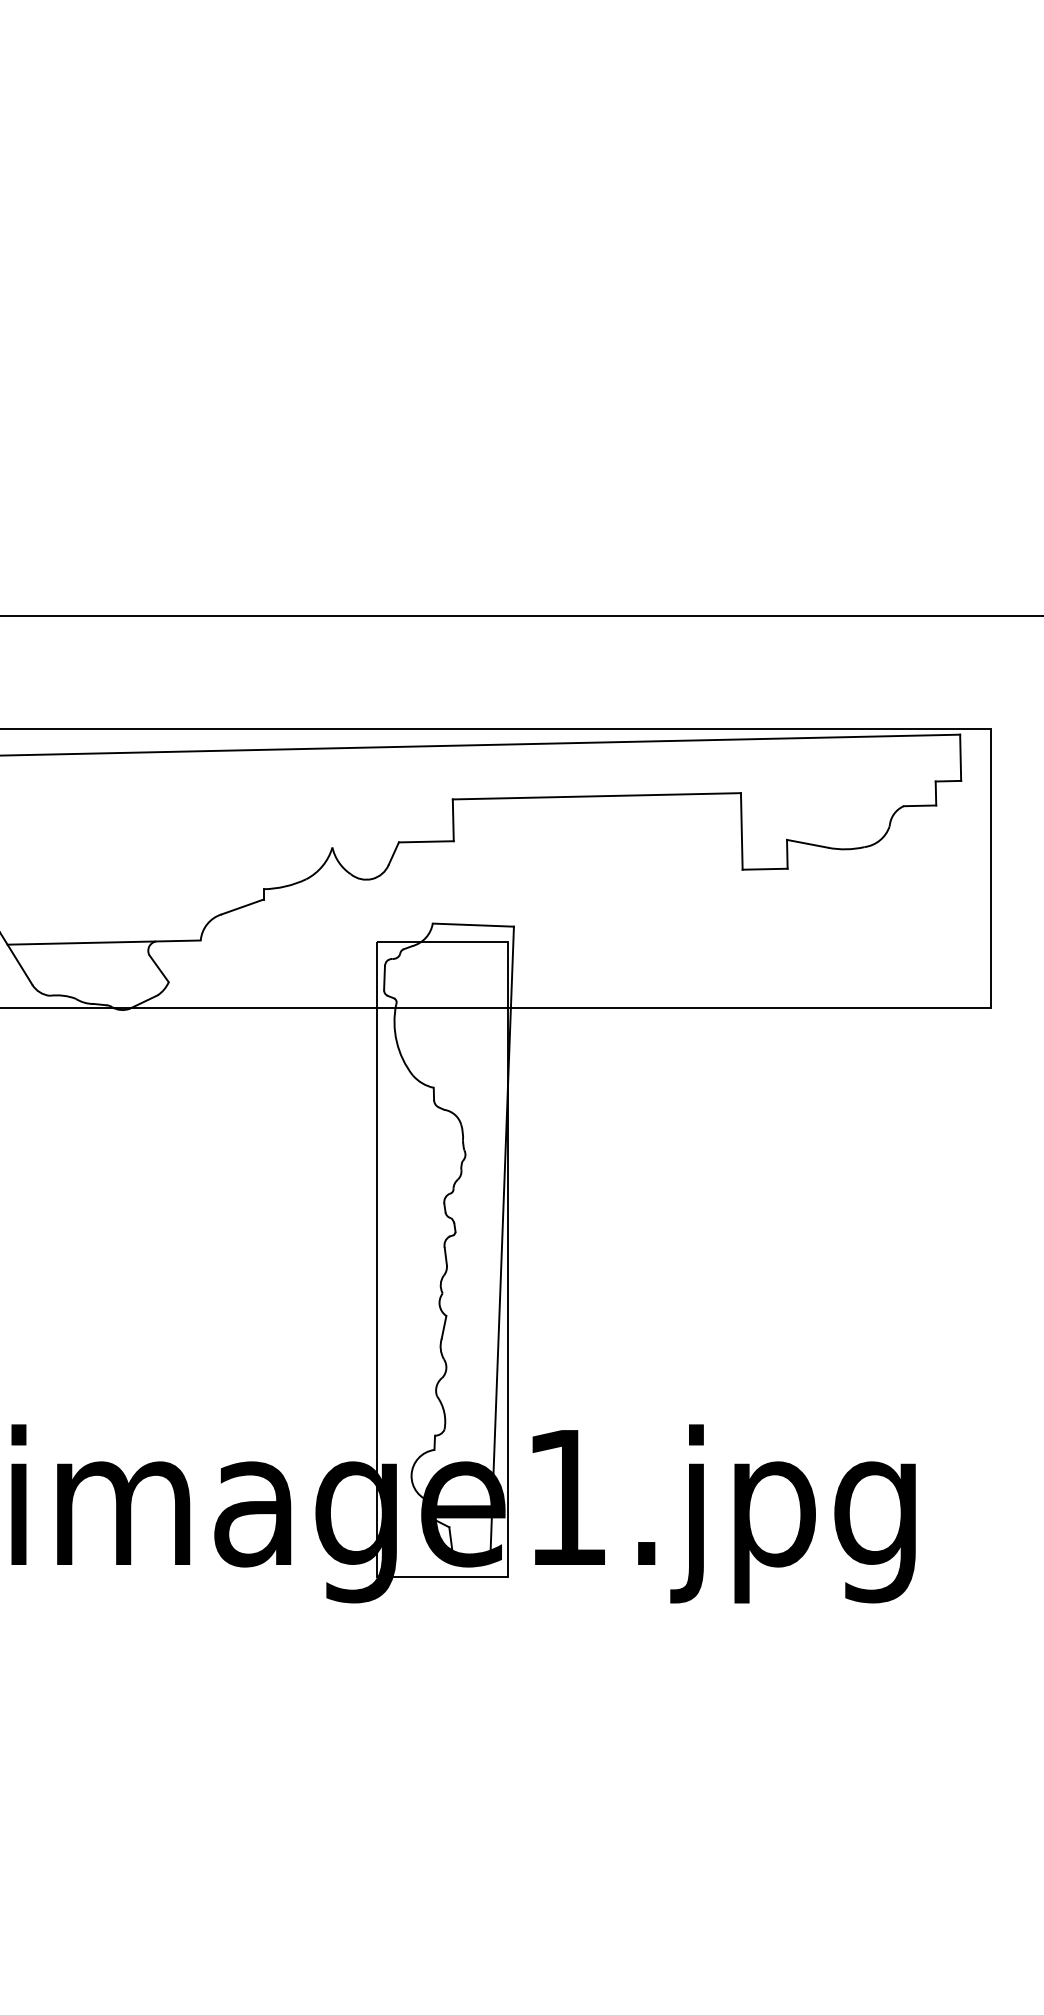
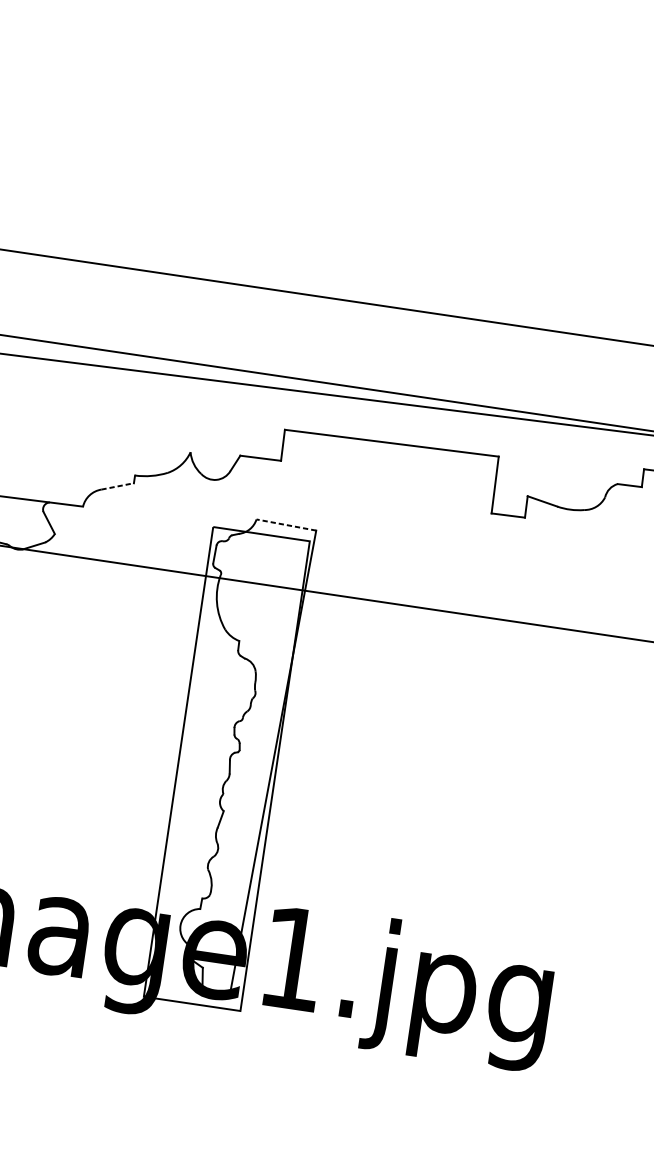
line: (243, 906) -> (118, 486), solid -> dashed
line: (473, 925) -> (286, 525), solid -> dashed

